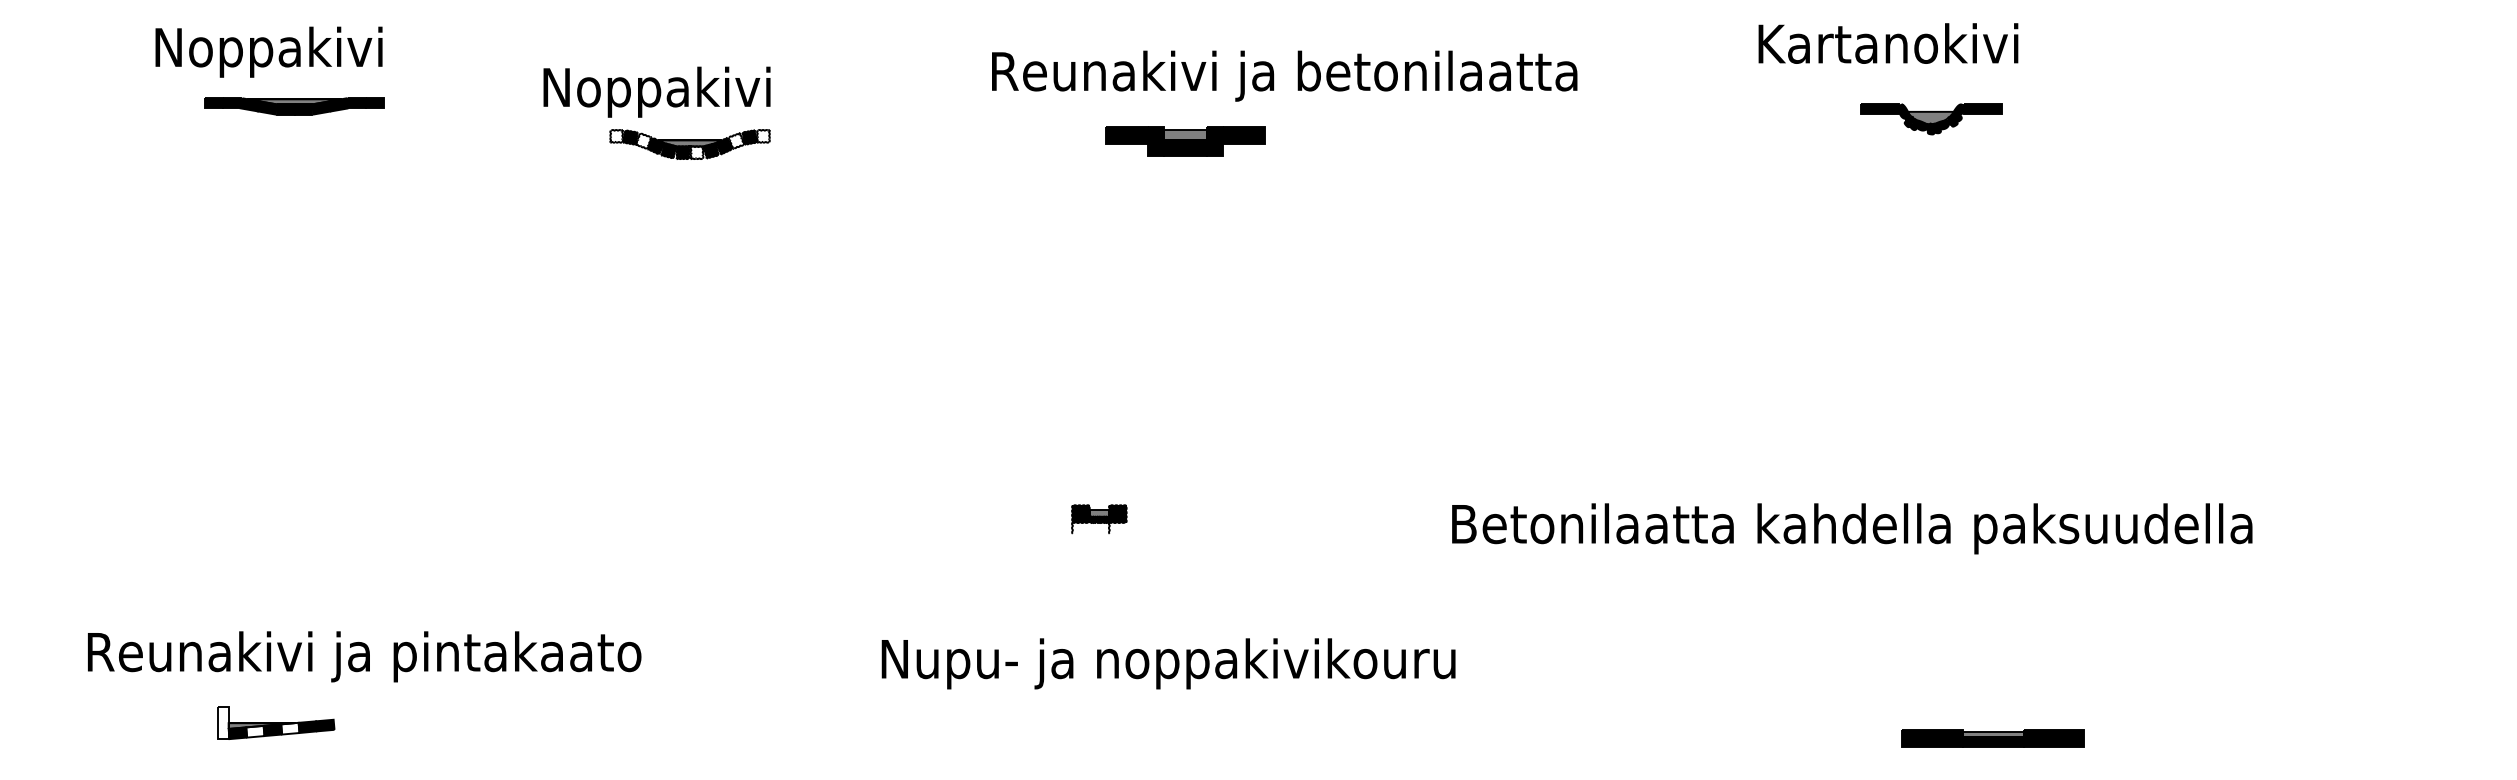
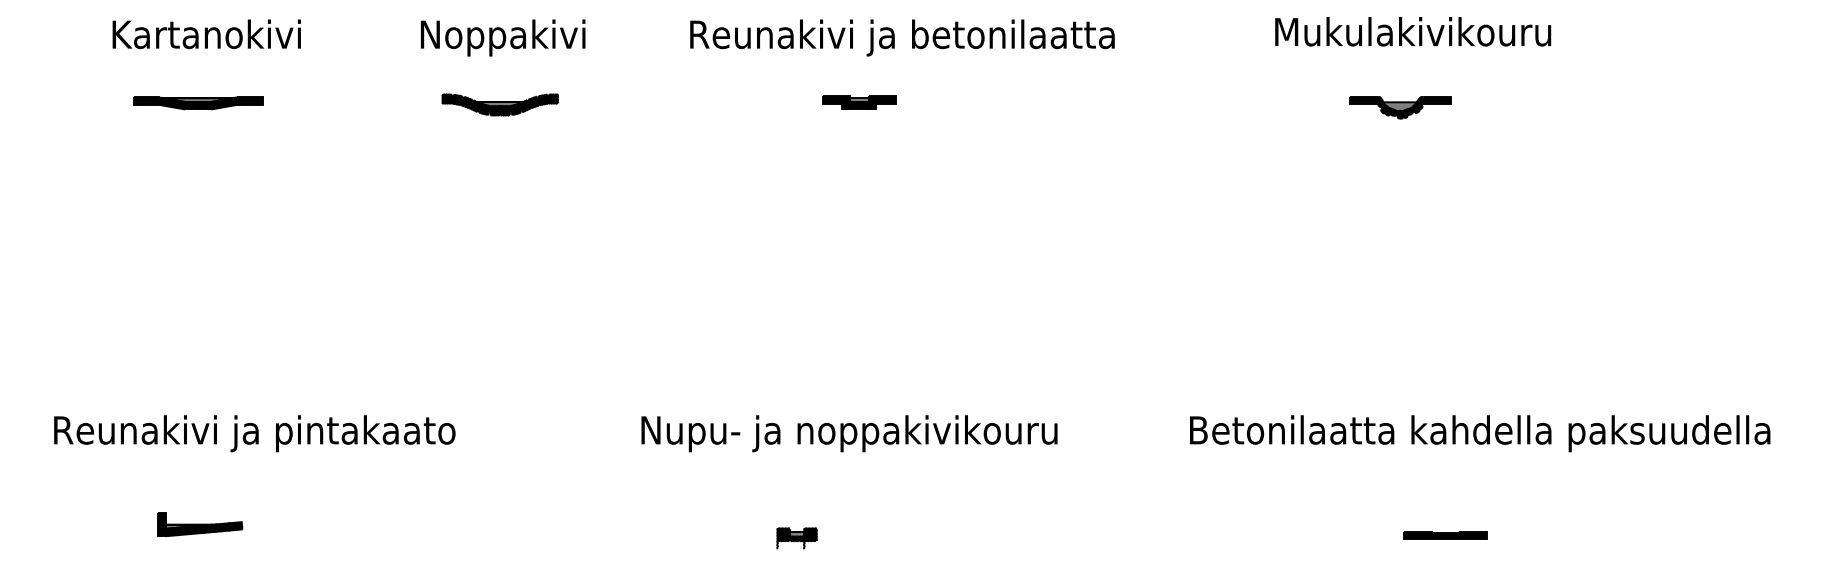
text: (1951, 43) -> (1415, 31), Kartanokivi -> Mukulakivikouru
text: (287, 51) -> (208, 37), Noppakivi -> Kartanokivi
text: (1284, 75) -> (902, 37), moved
text: (656, 91) -> (502, 37), moved
part: (294, 106) -> (198, 103), moved
part: (1931, 119) -> (1400, 107), moved
fill: (616, 135) -> (446, 98), added
fill: (763, 135) -> (553, 98), added
fill: (643, 140) -> (466, 102), added
fill: (736, 140) -> (533, 102), added
part: (1184, 141) -> (858, 102), size x0.62
fill: (696, 152) -> (504, 110), added
part: (1099, 519) -> (797, 538), moved
text: (1852, 528) -> (1480, 433), moved
text: (364, 656) -> (254, 433), moved
text: (1168, 663) -> (849, 433), moved
fill: (223, 723) -> (161, 524), added
fill: (290, 728) -> (210, 528), added
fill: (255, 731) -> (185, 530), added
part: (1993, 738) -> (1445, 535), size x0.62

